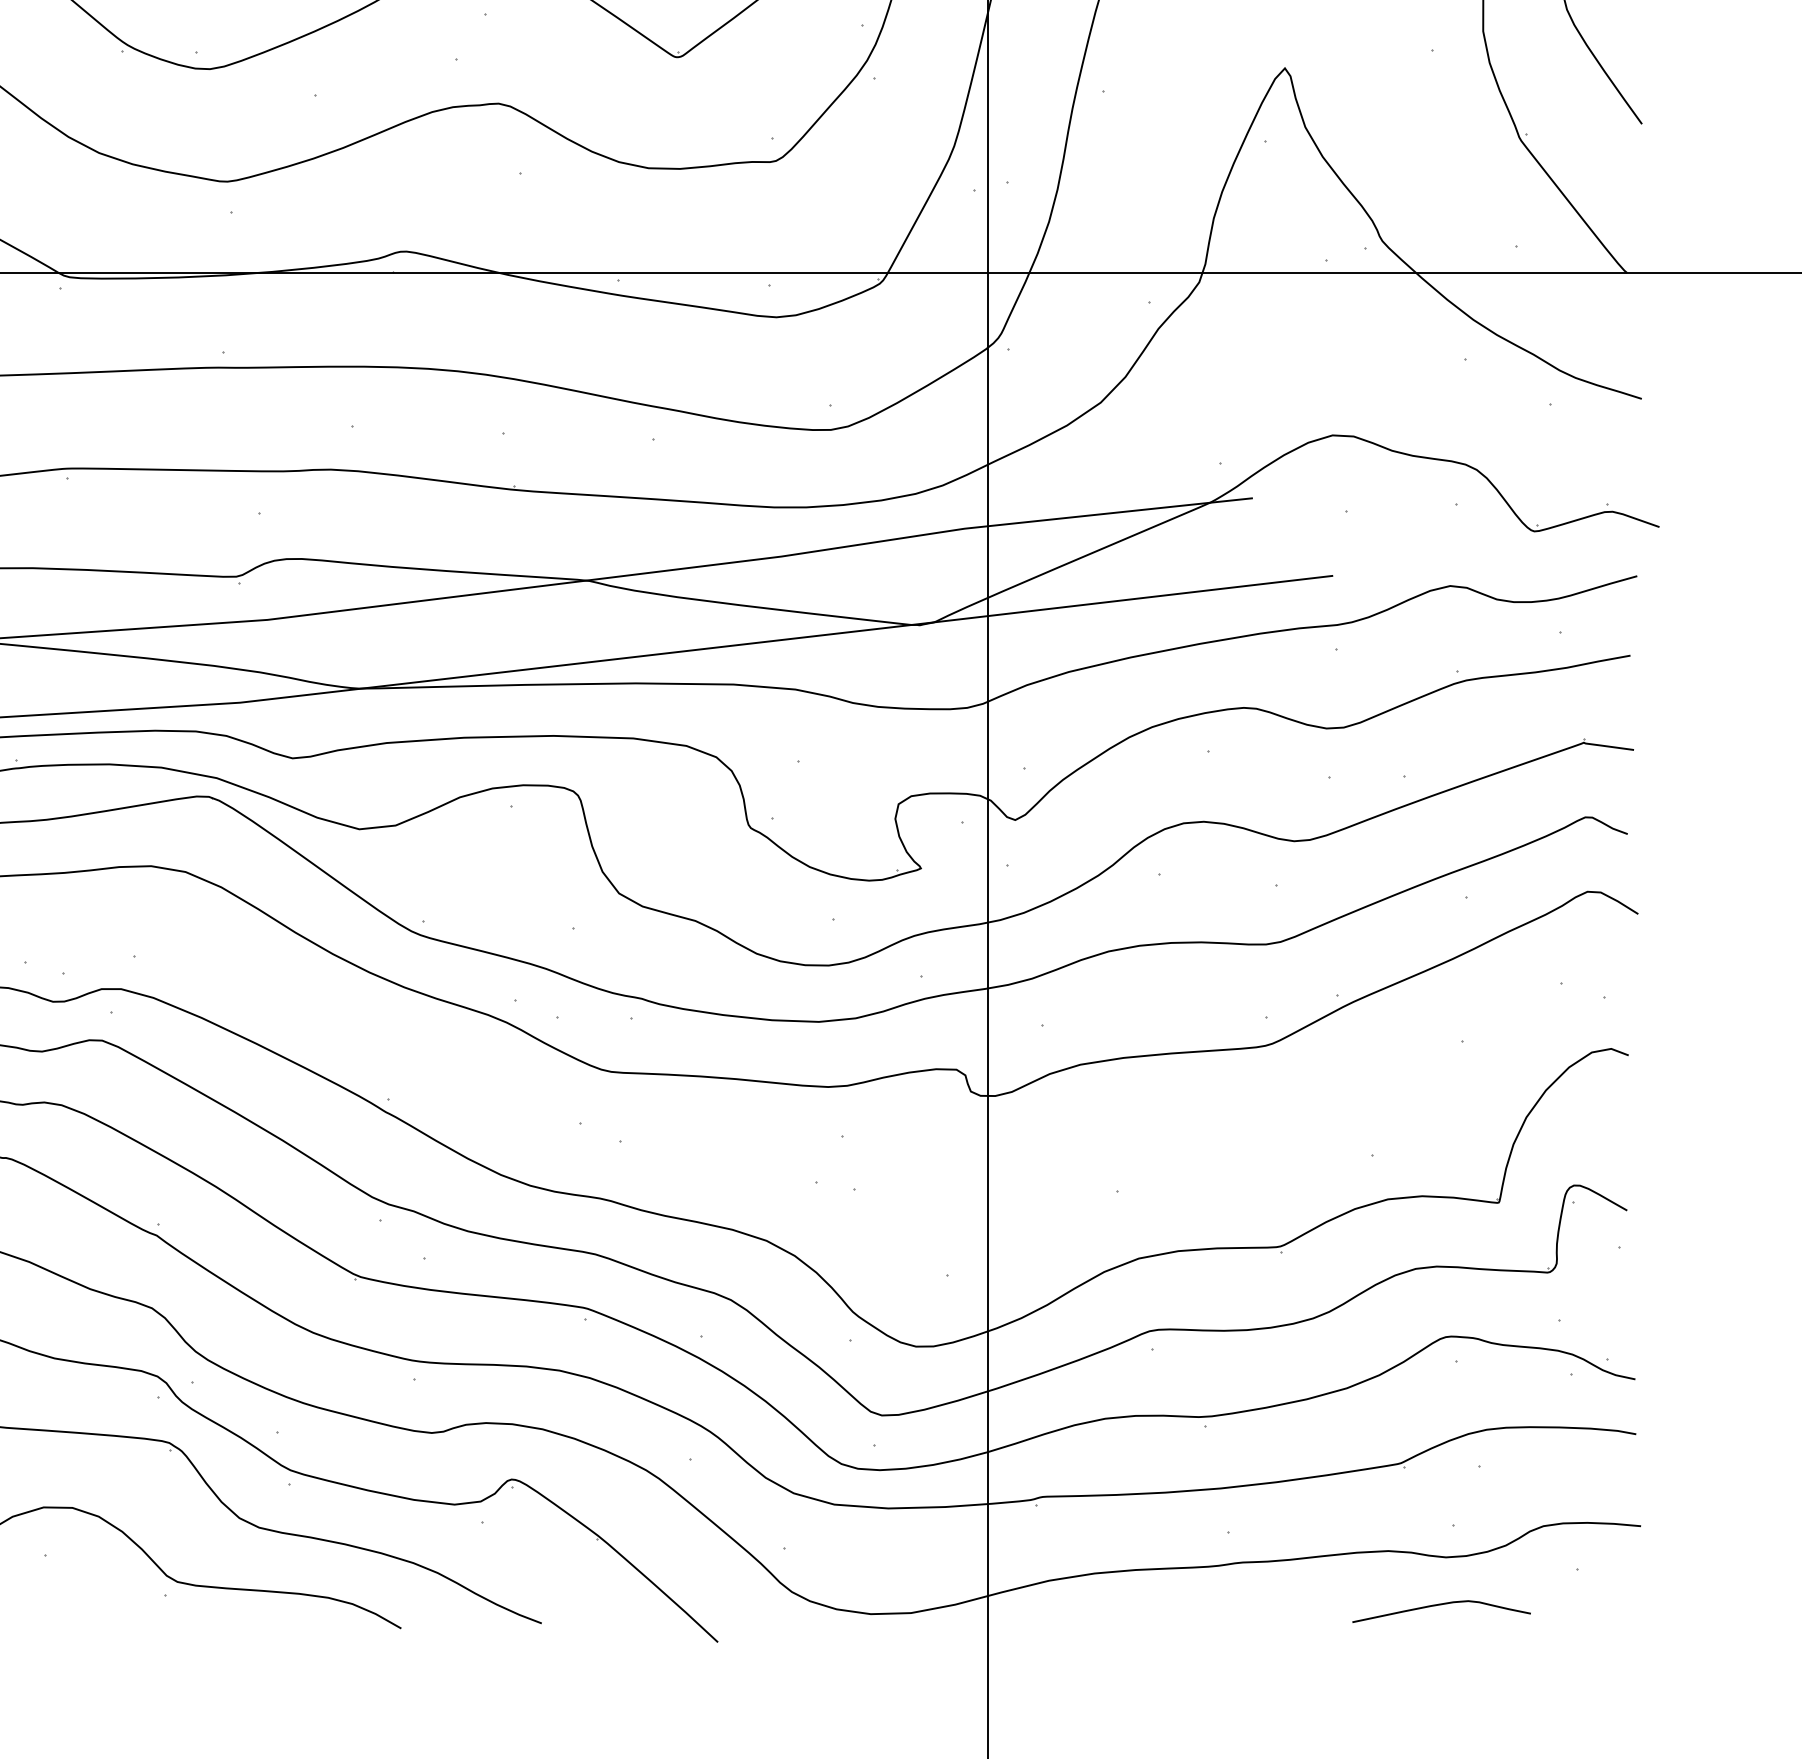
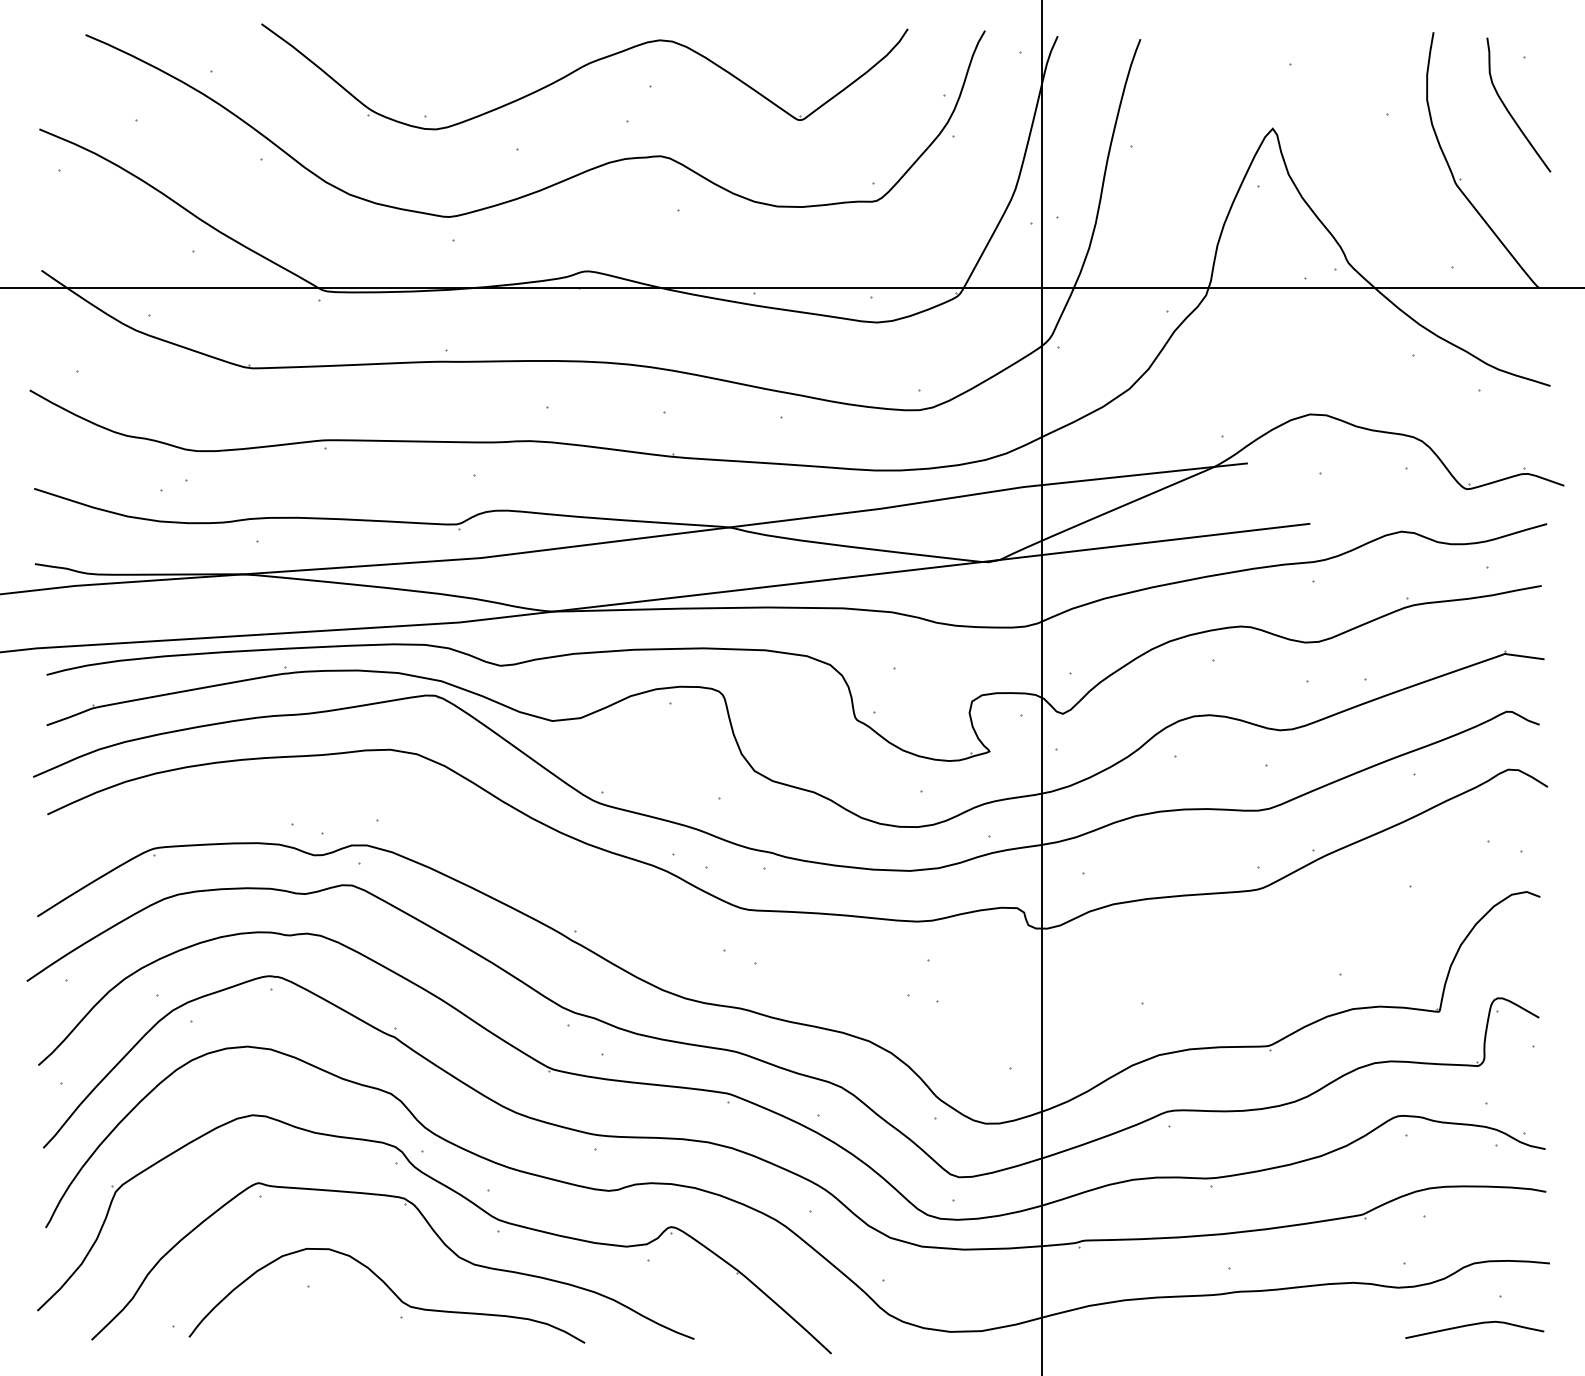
curve: (1441, 1605) -> (1474, 1325), moved

